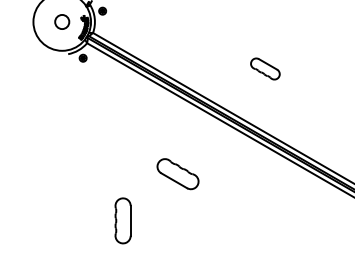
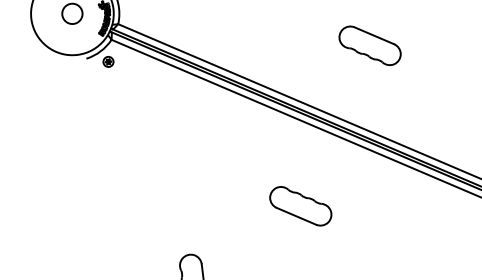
part: (265, 68) -> (370, 45), size x1.43
part: (177, 174) -> (300, 206), moved

